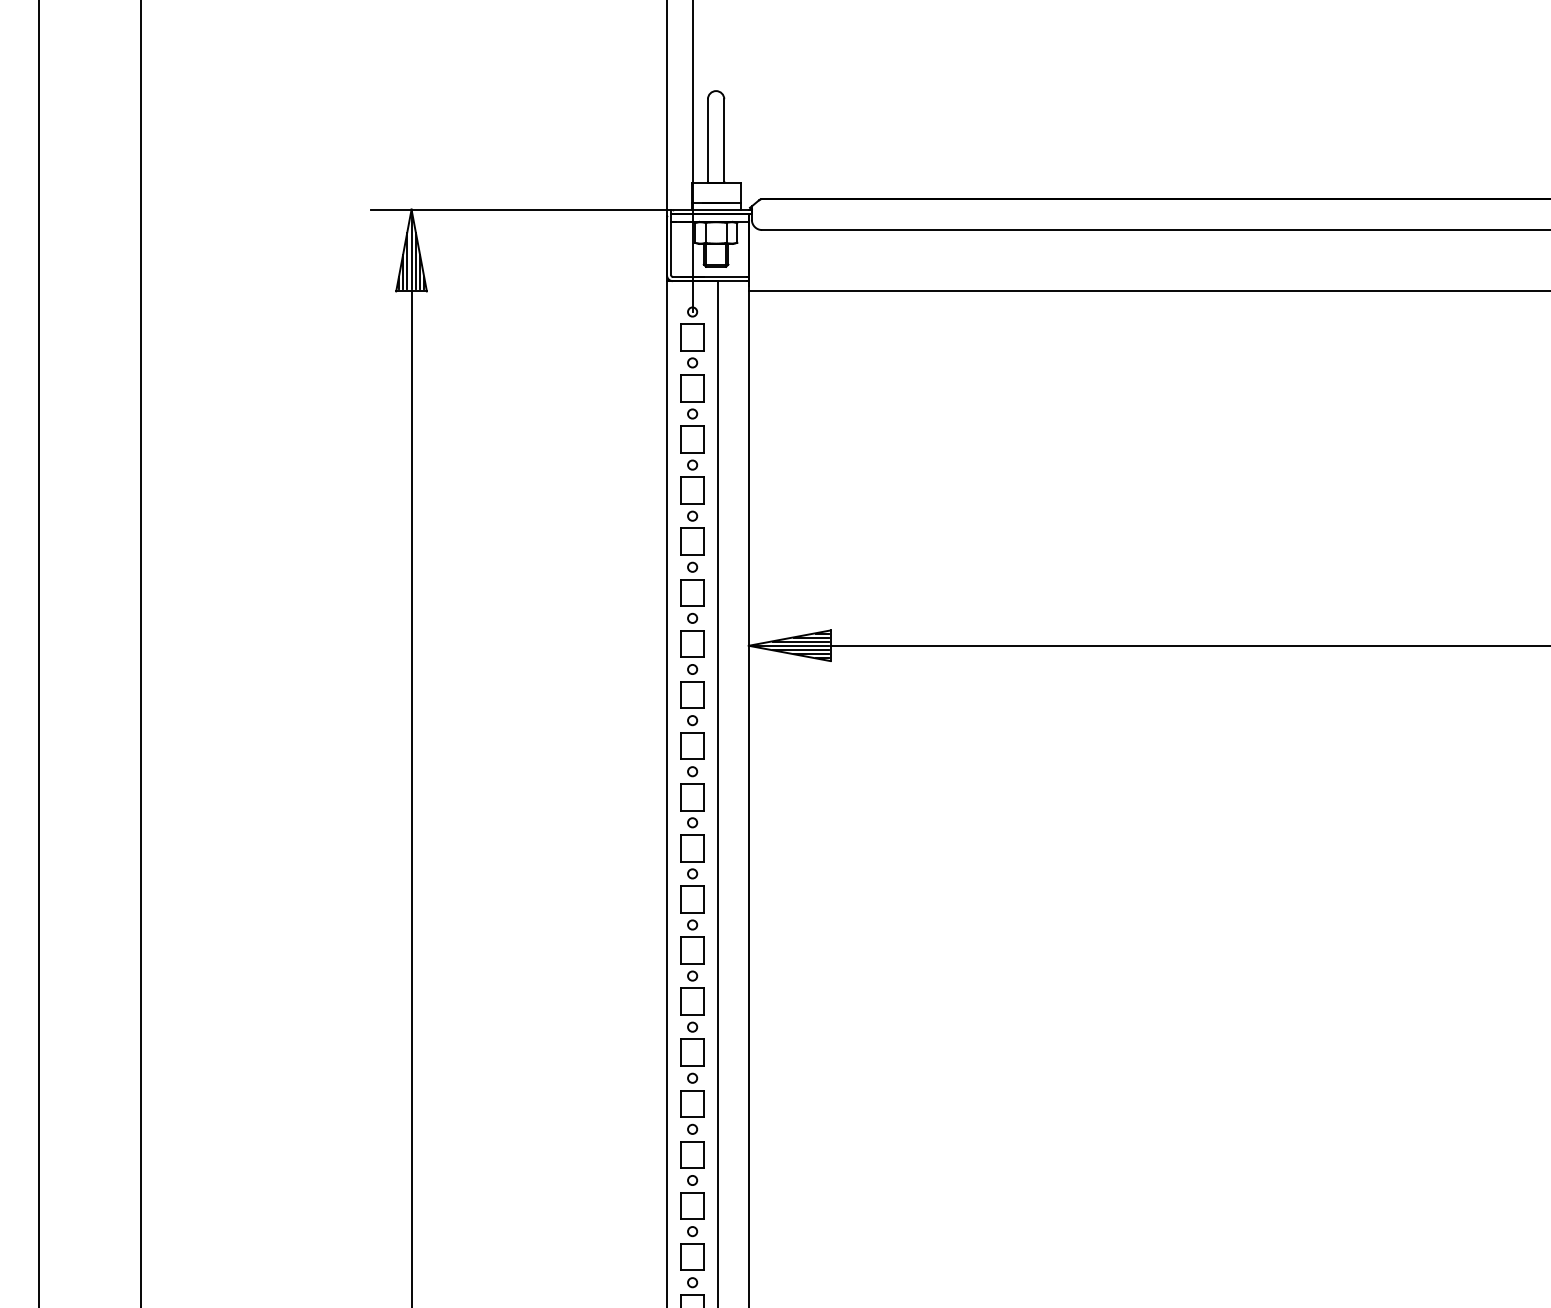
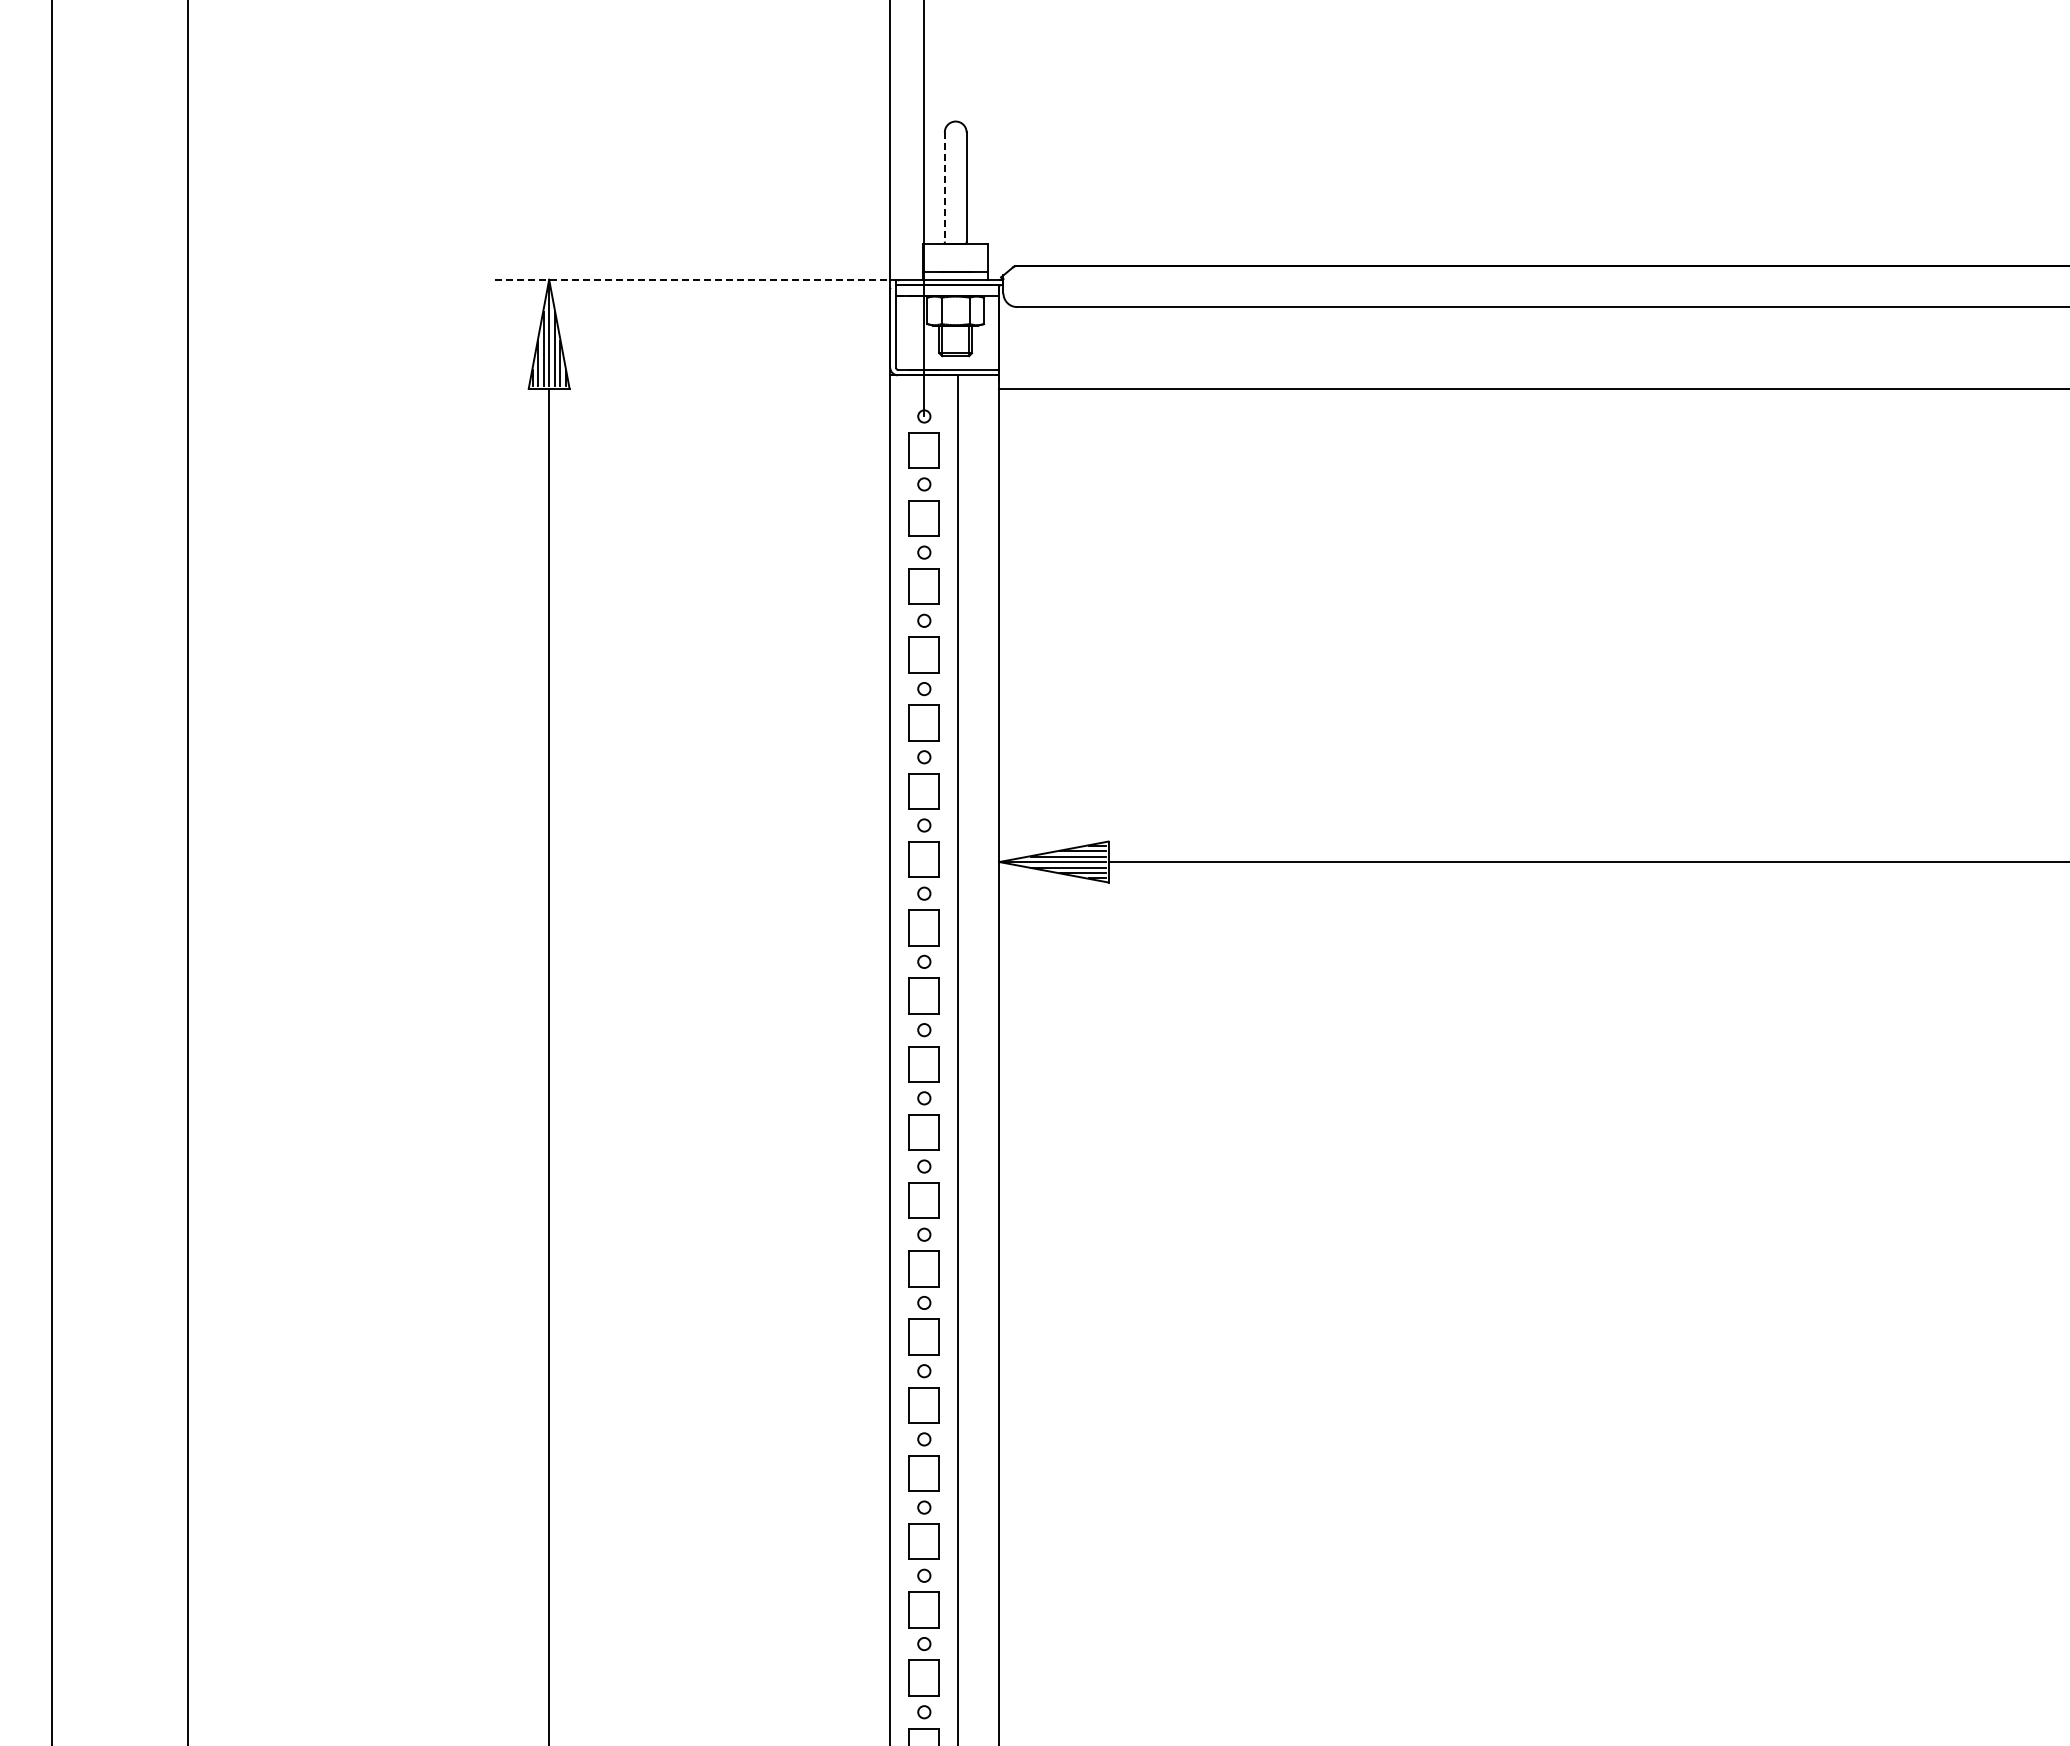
line: (707, 140) -> (944, 187), solid -> dashed
line: (518, 209) -> (692, 279), solid -> dashed

